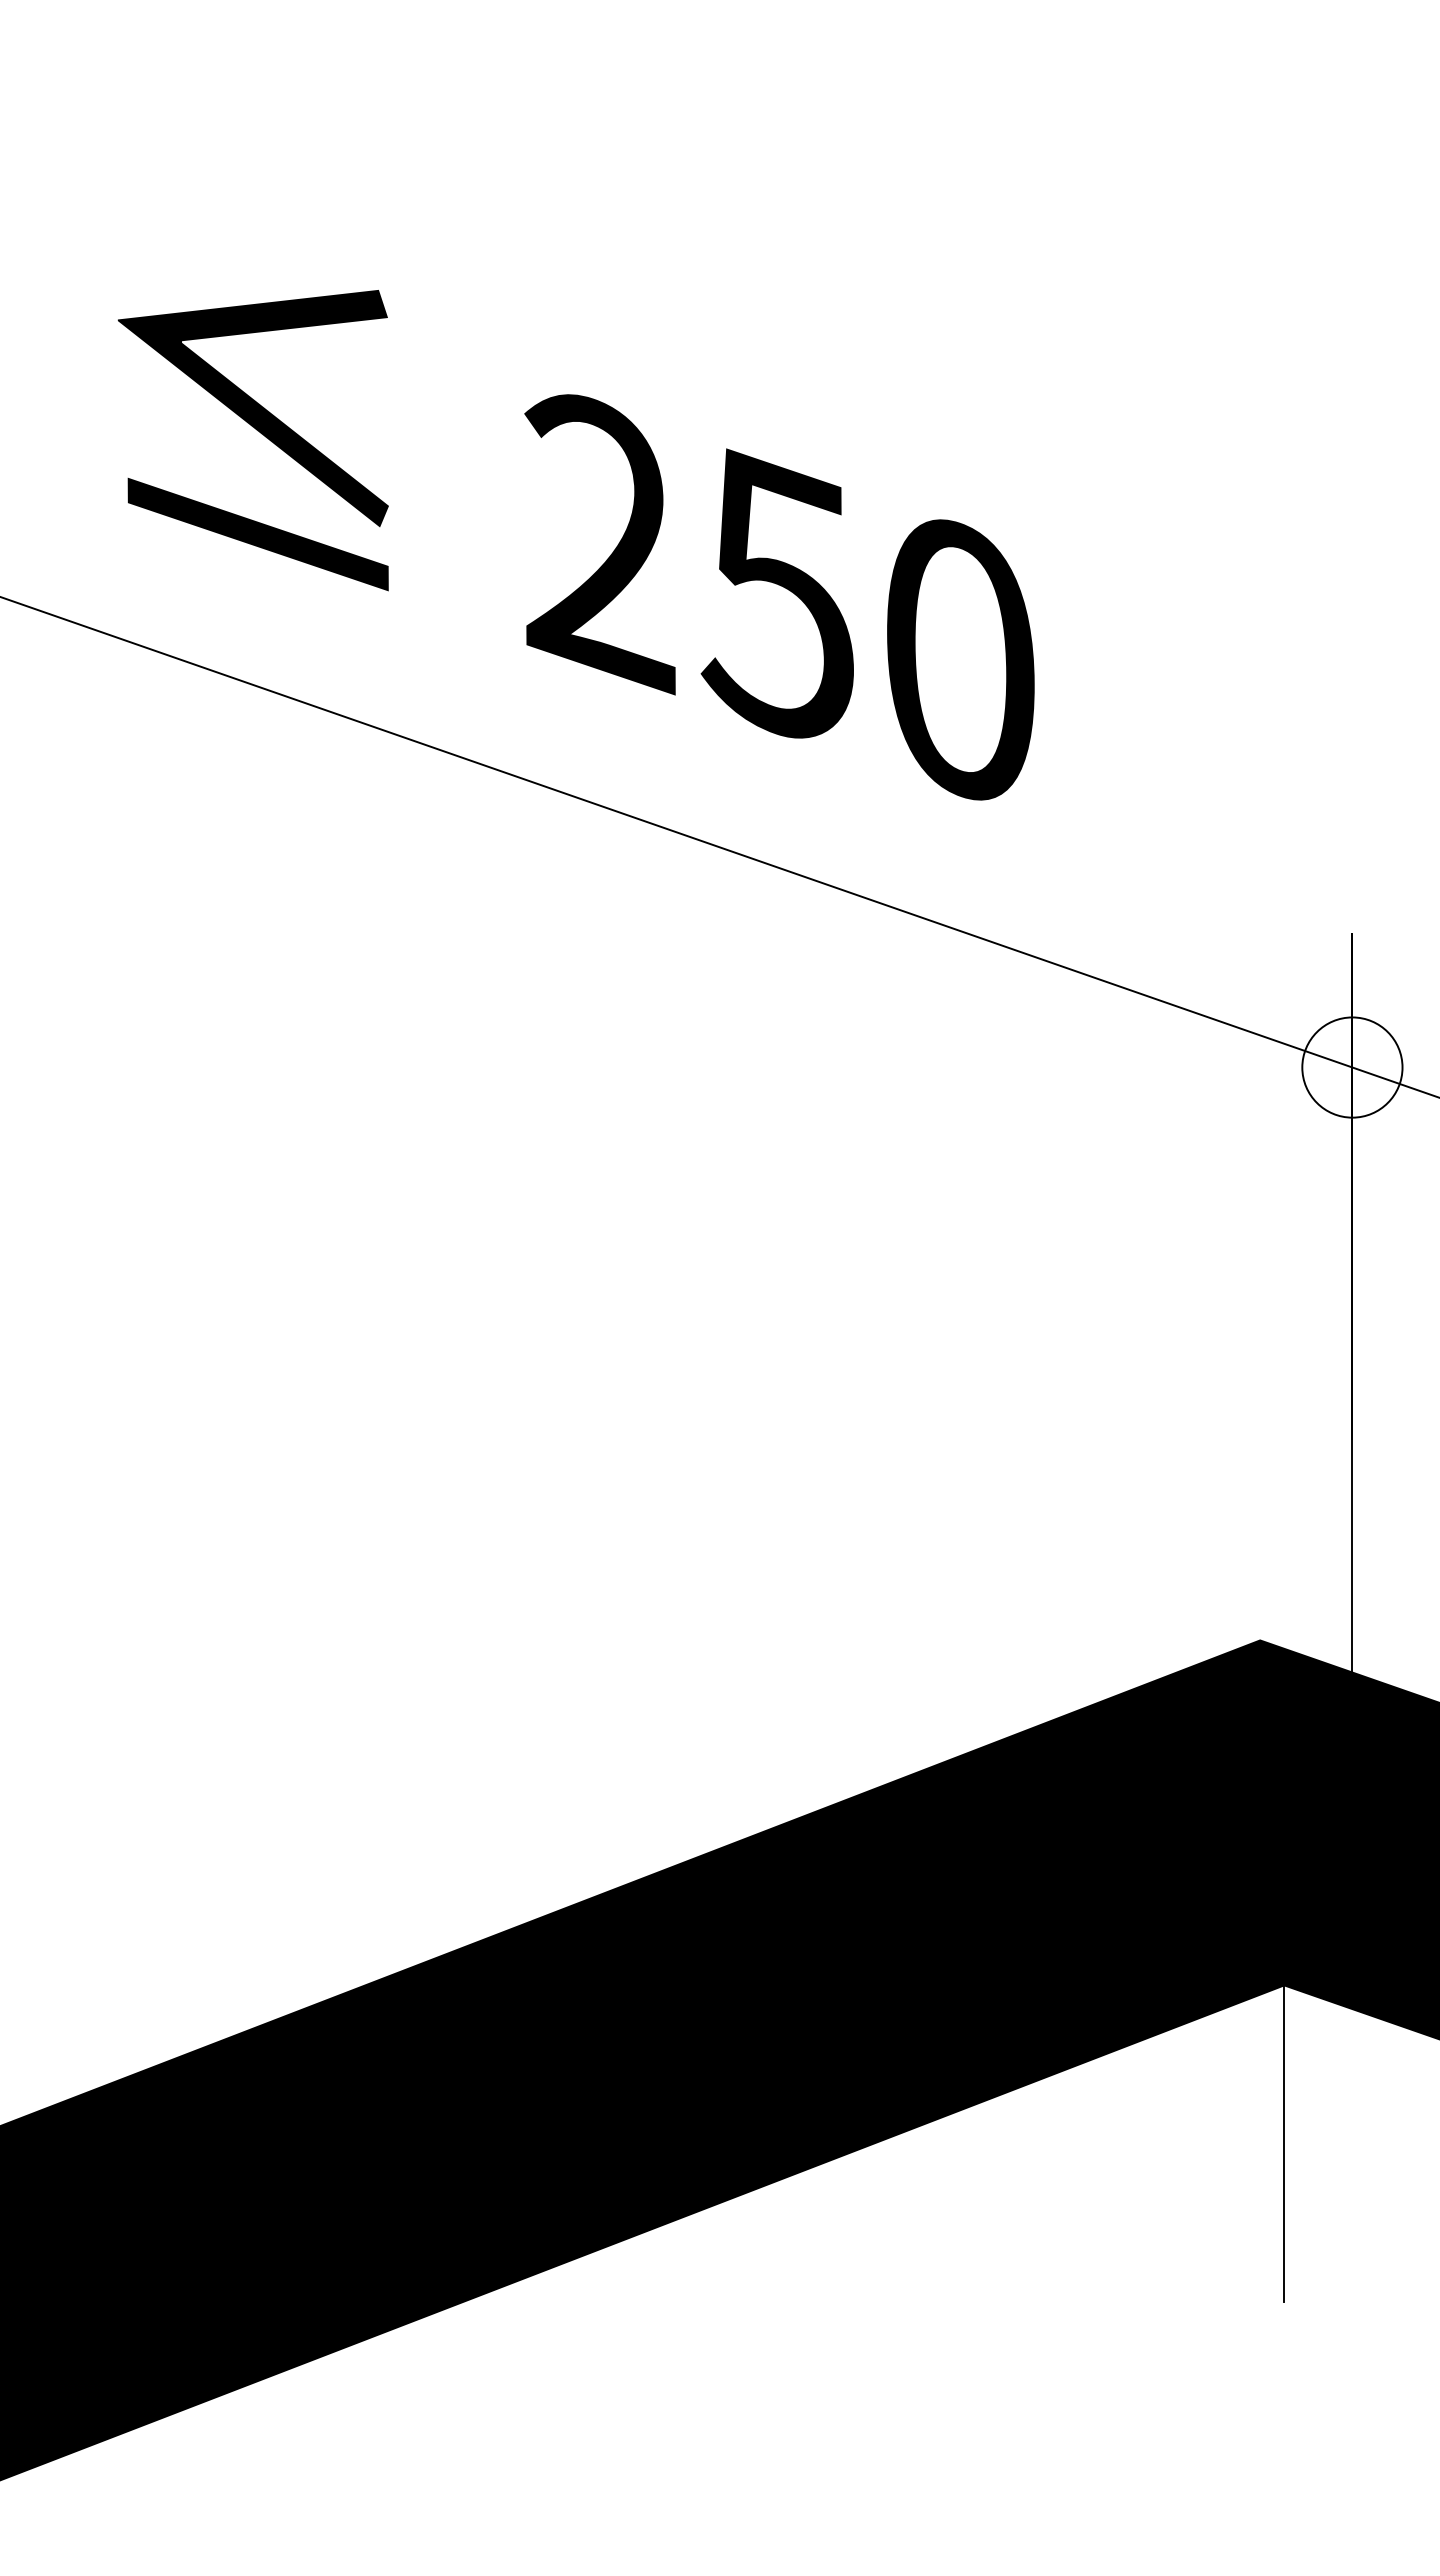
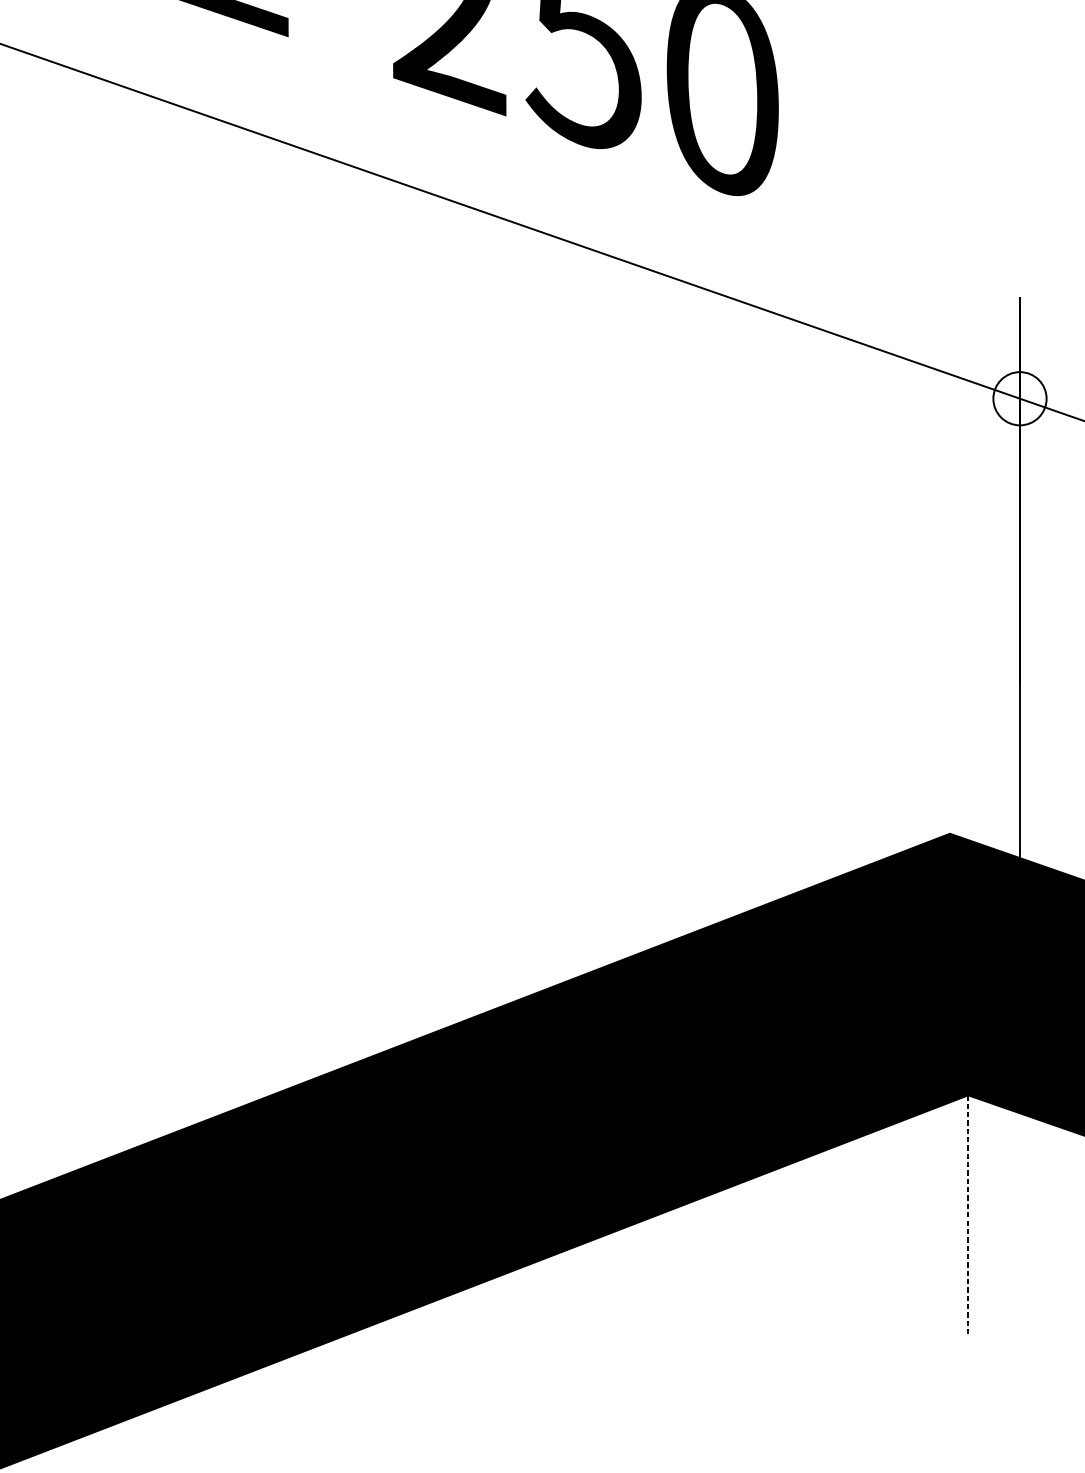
circle: (1352, 1067) -> (1020, 398), size x0.7
line: (1284, 2143) -> (968, 1215), solid -> dashed

